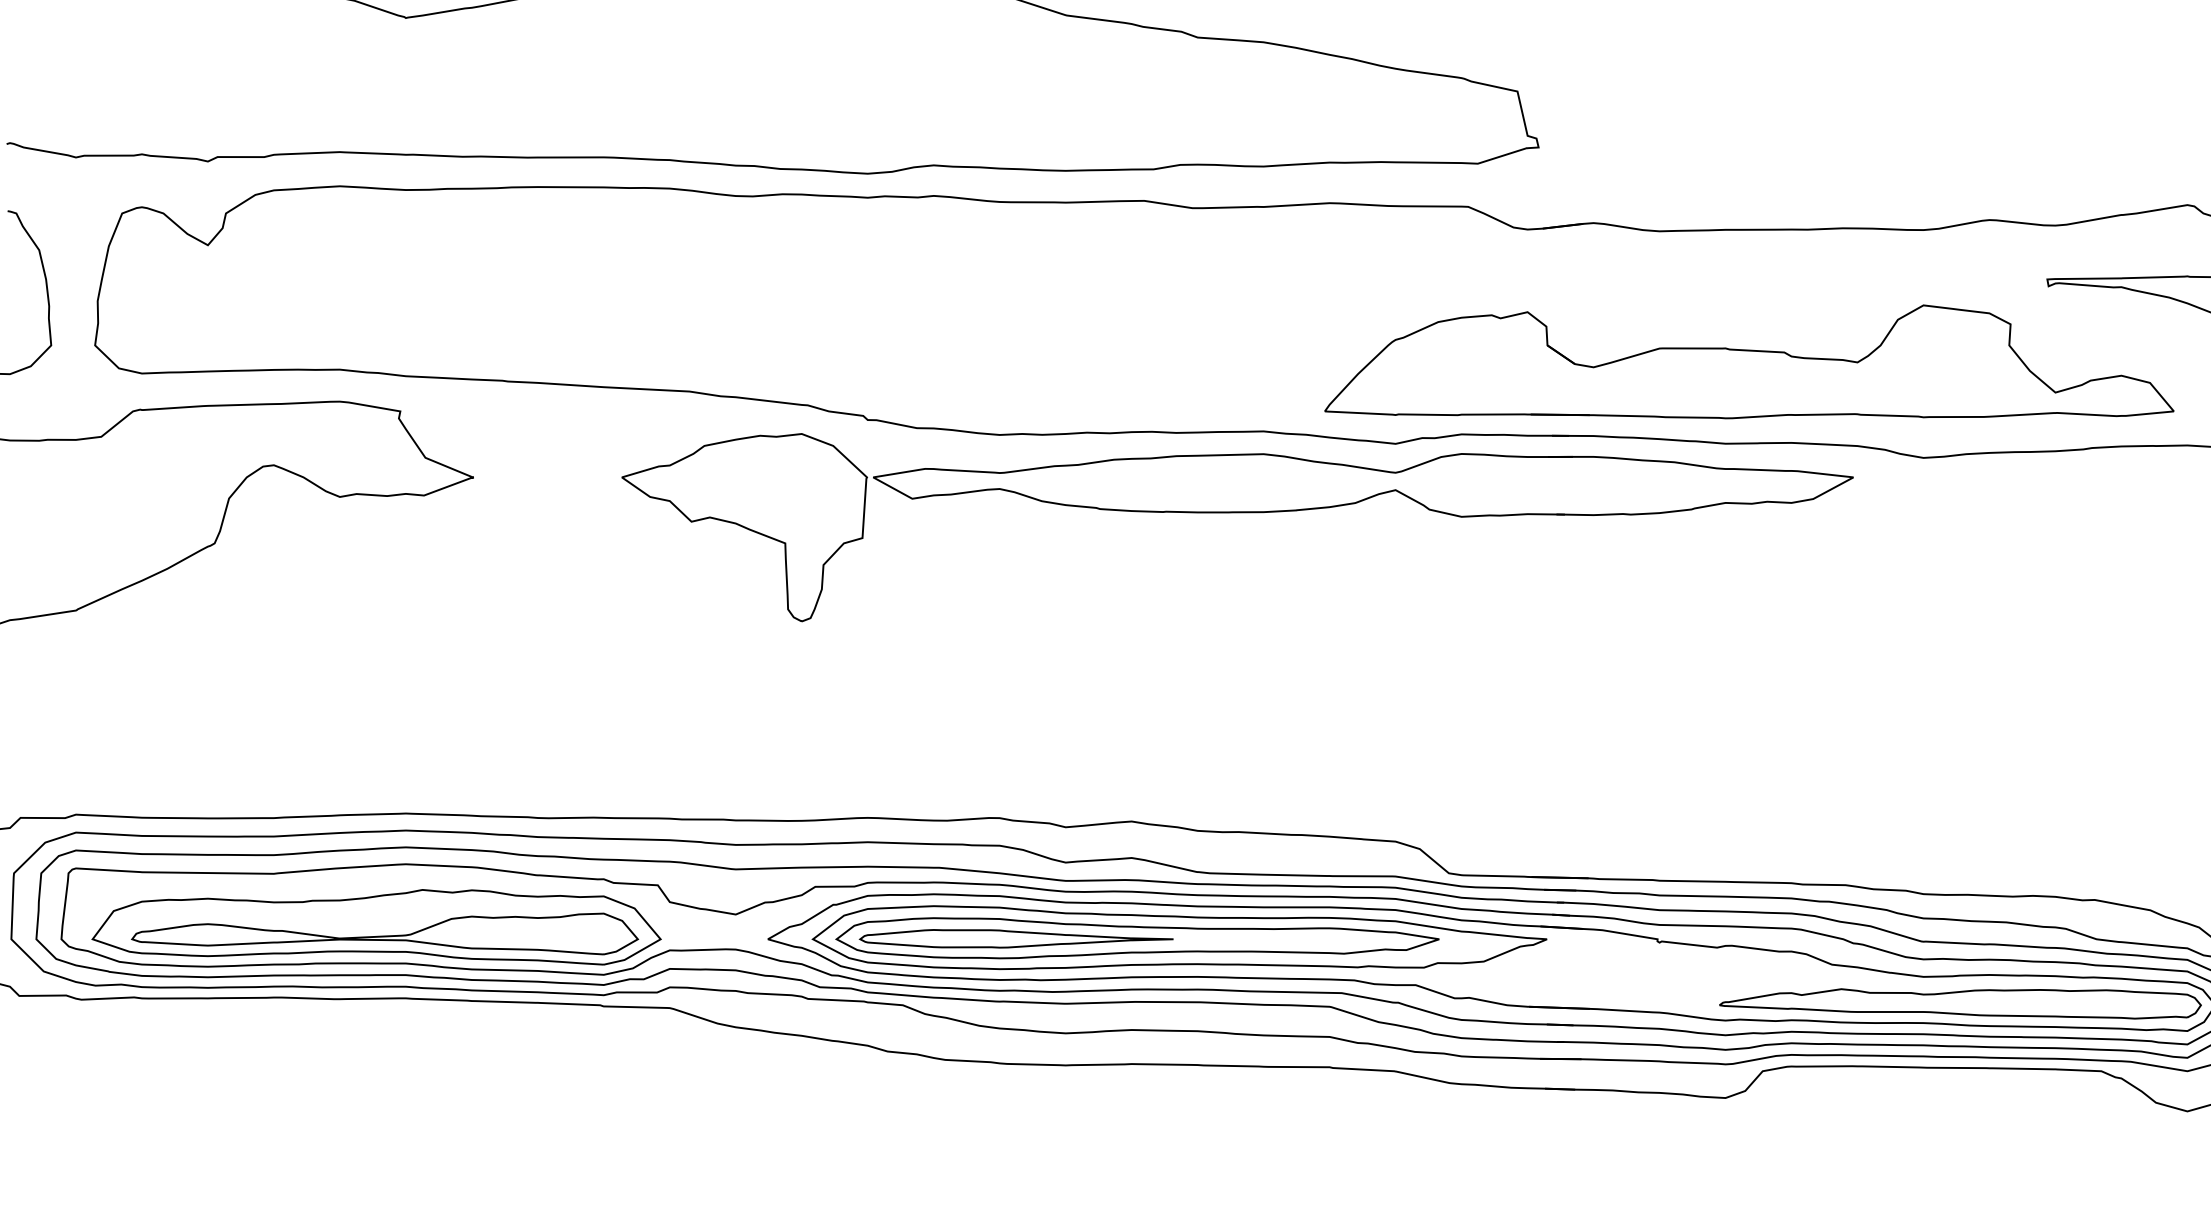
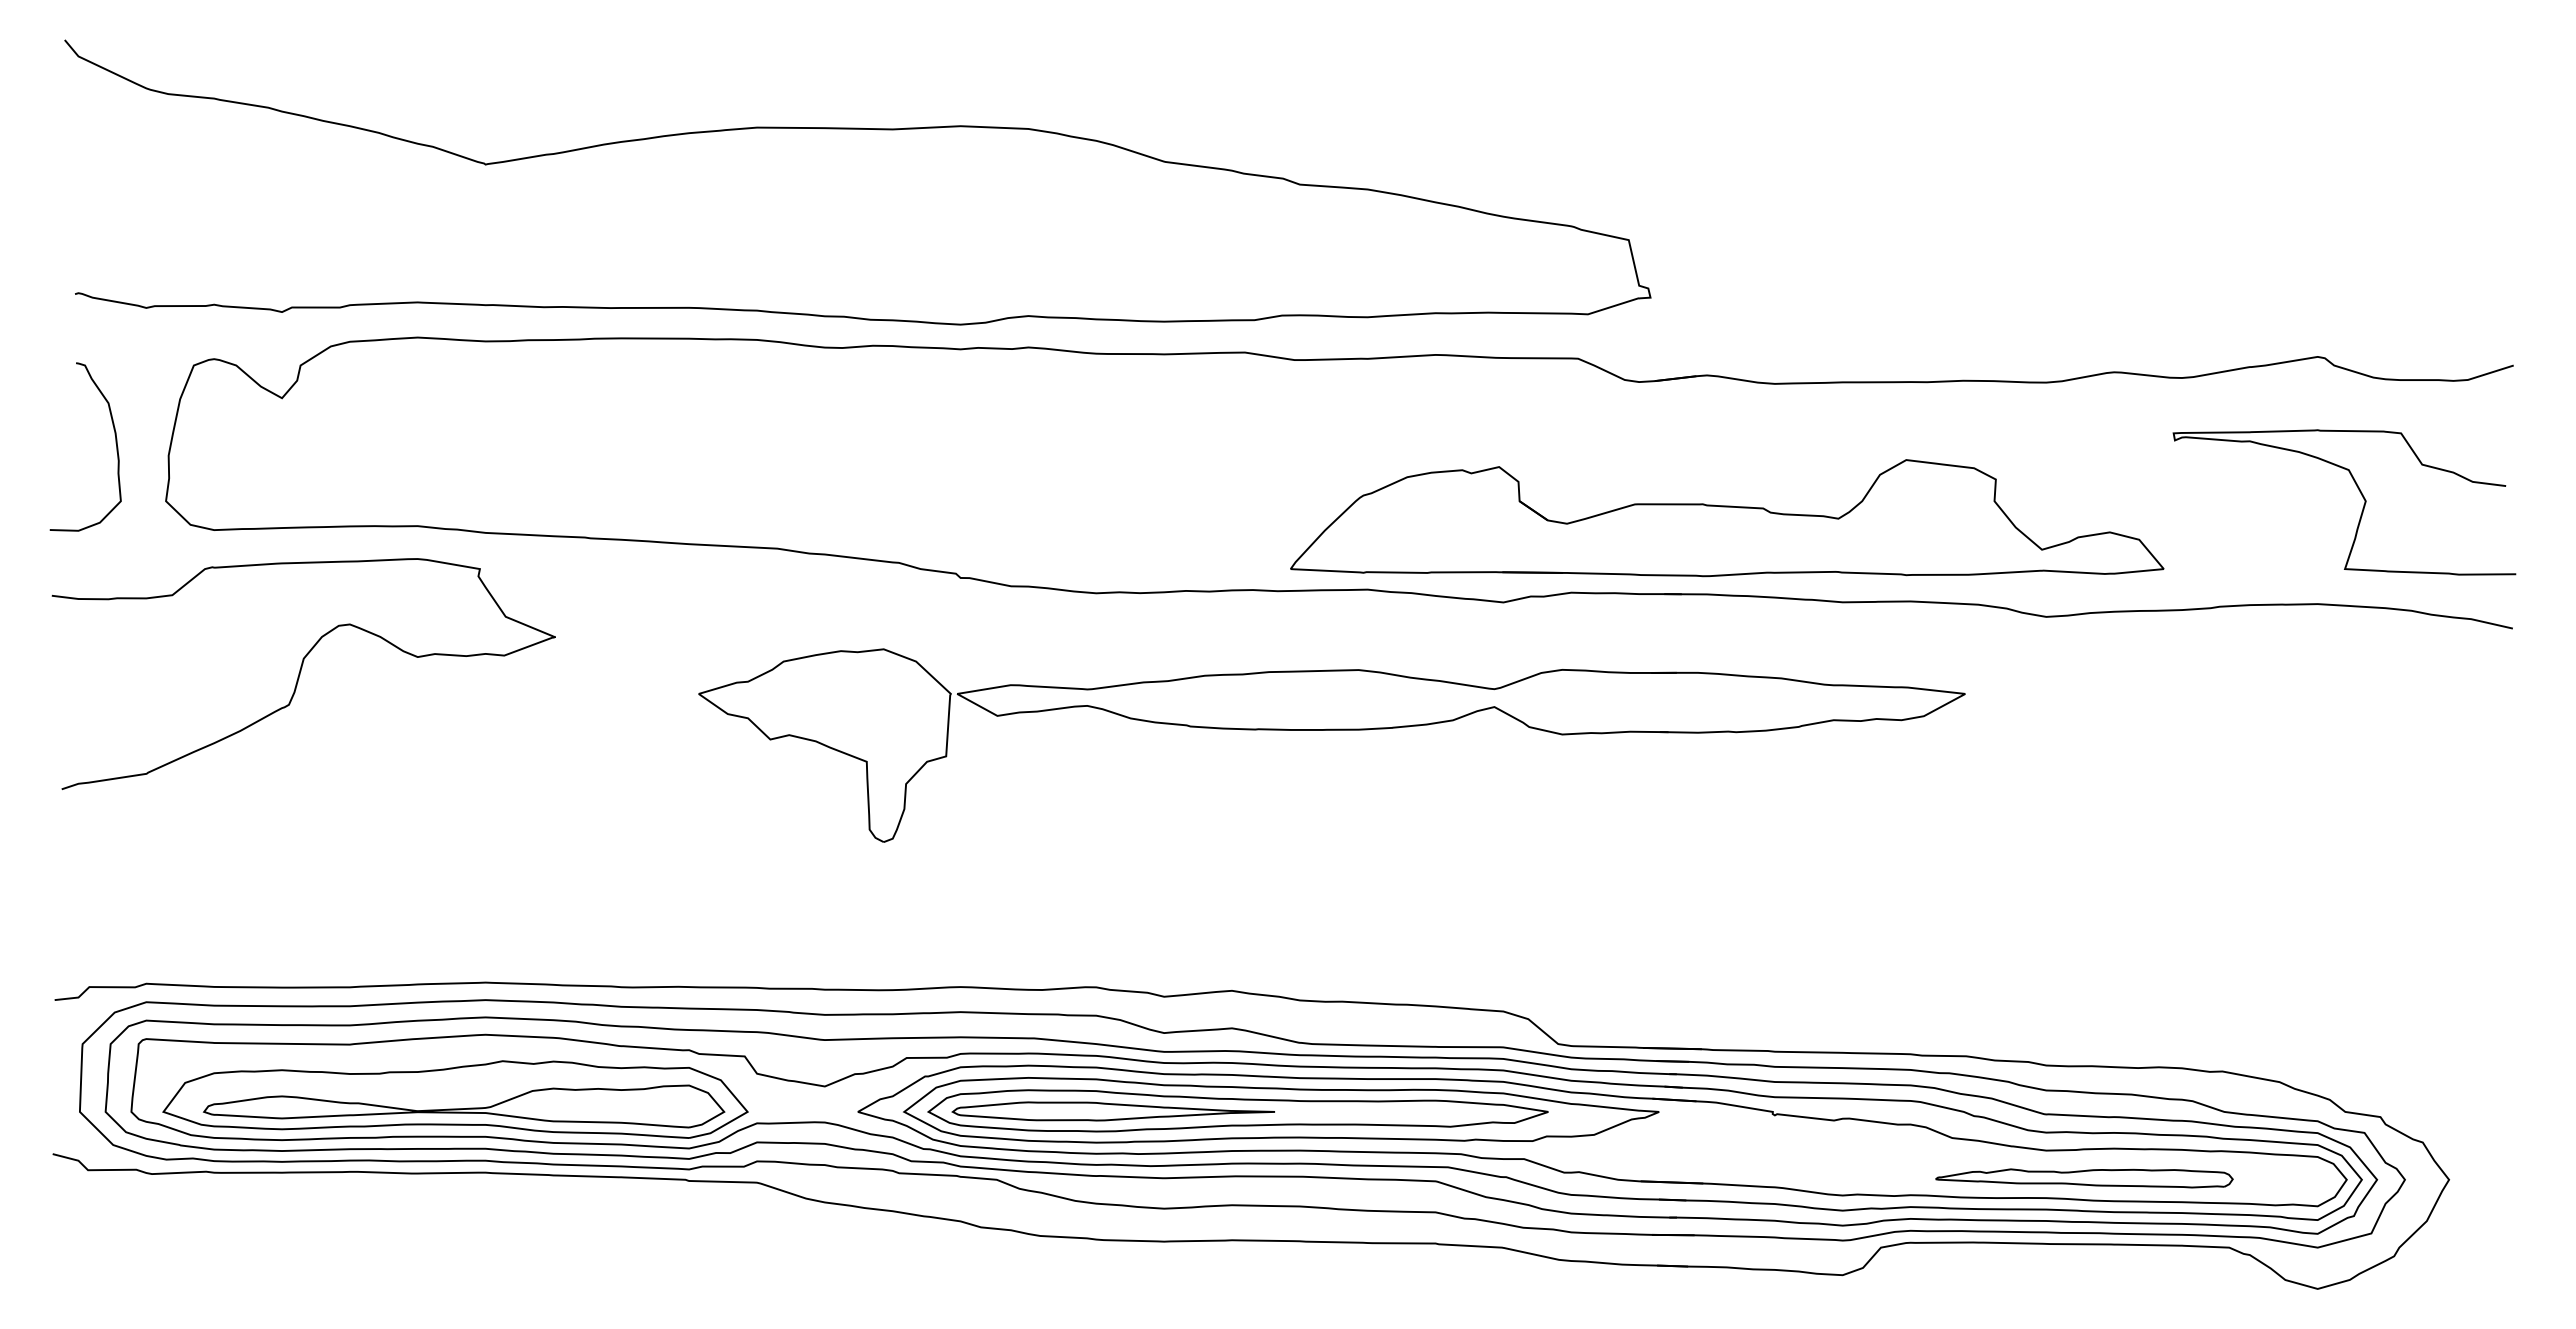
part: (1749, 362) -> (1727, 518), moved
part: (1237, 512) -> (1331, 730), moved
part: (1960, 1004) -> (2084, 1178), size x0.6

